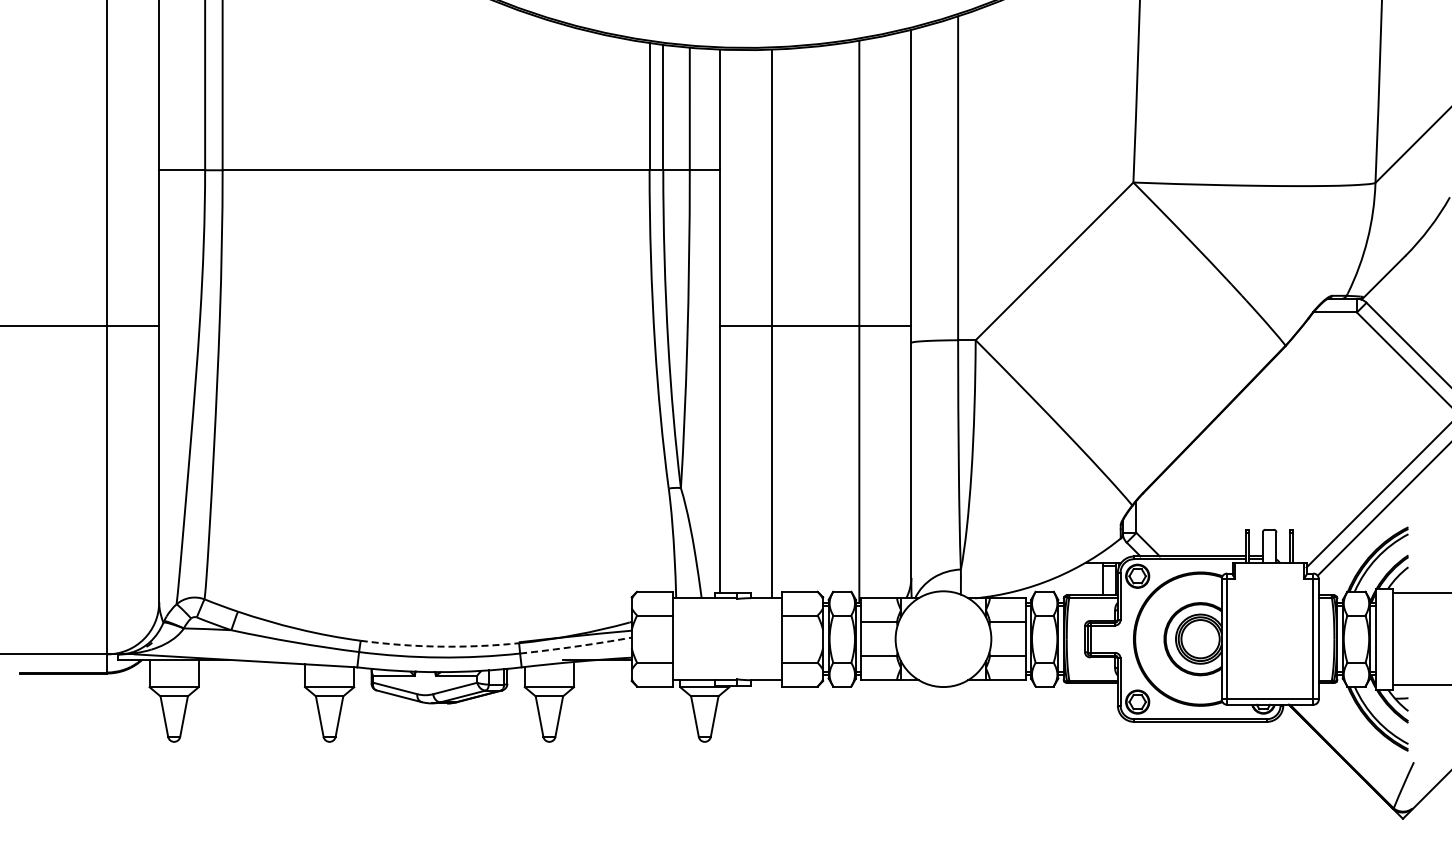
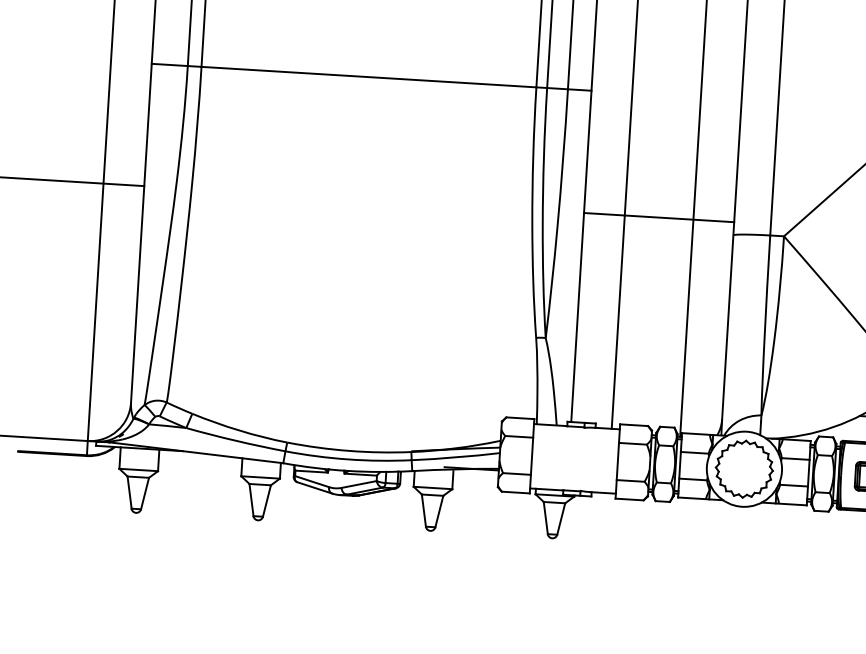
part: (943, 638) -> (744, 468), added
arc: (439, 646) -> (348, 450), dashed -> solid
arc: (576, 646) -> (456, 457), dashed -> solid

